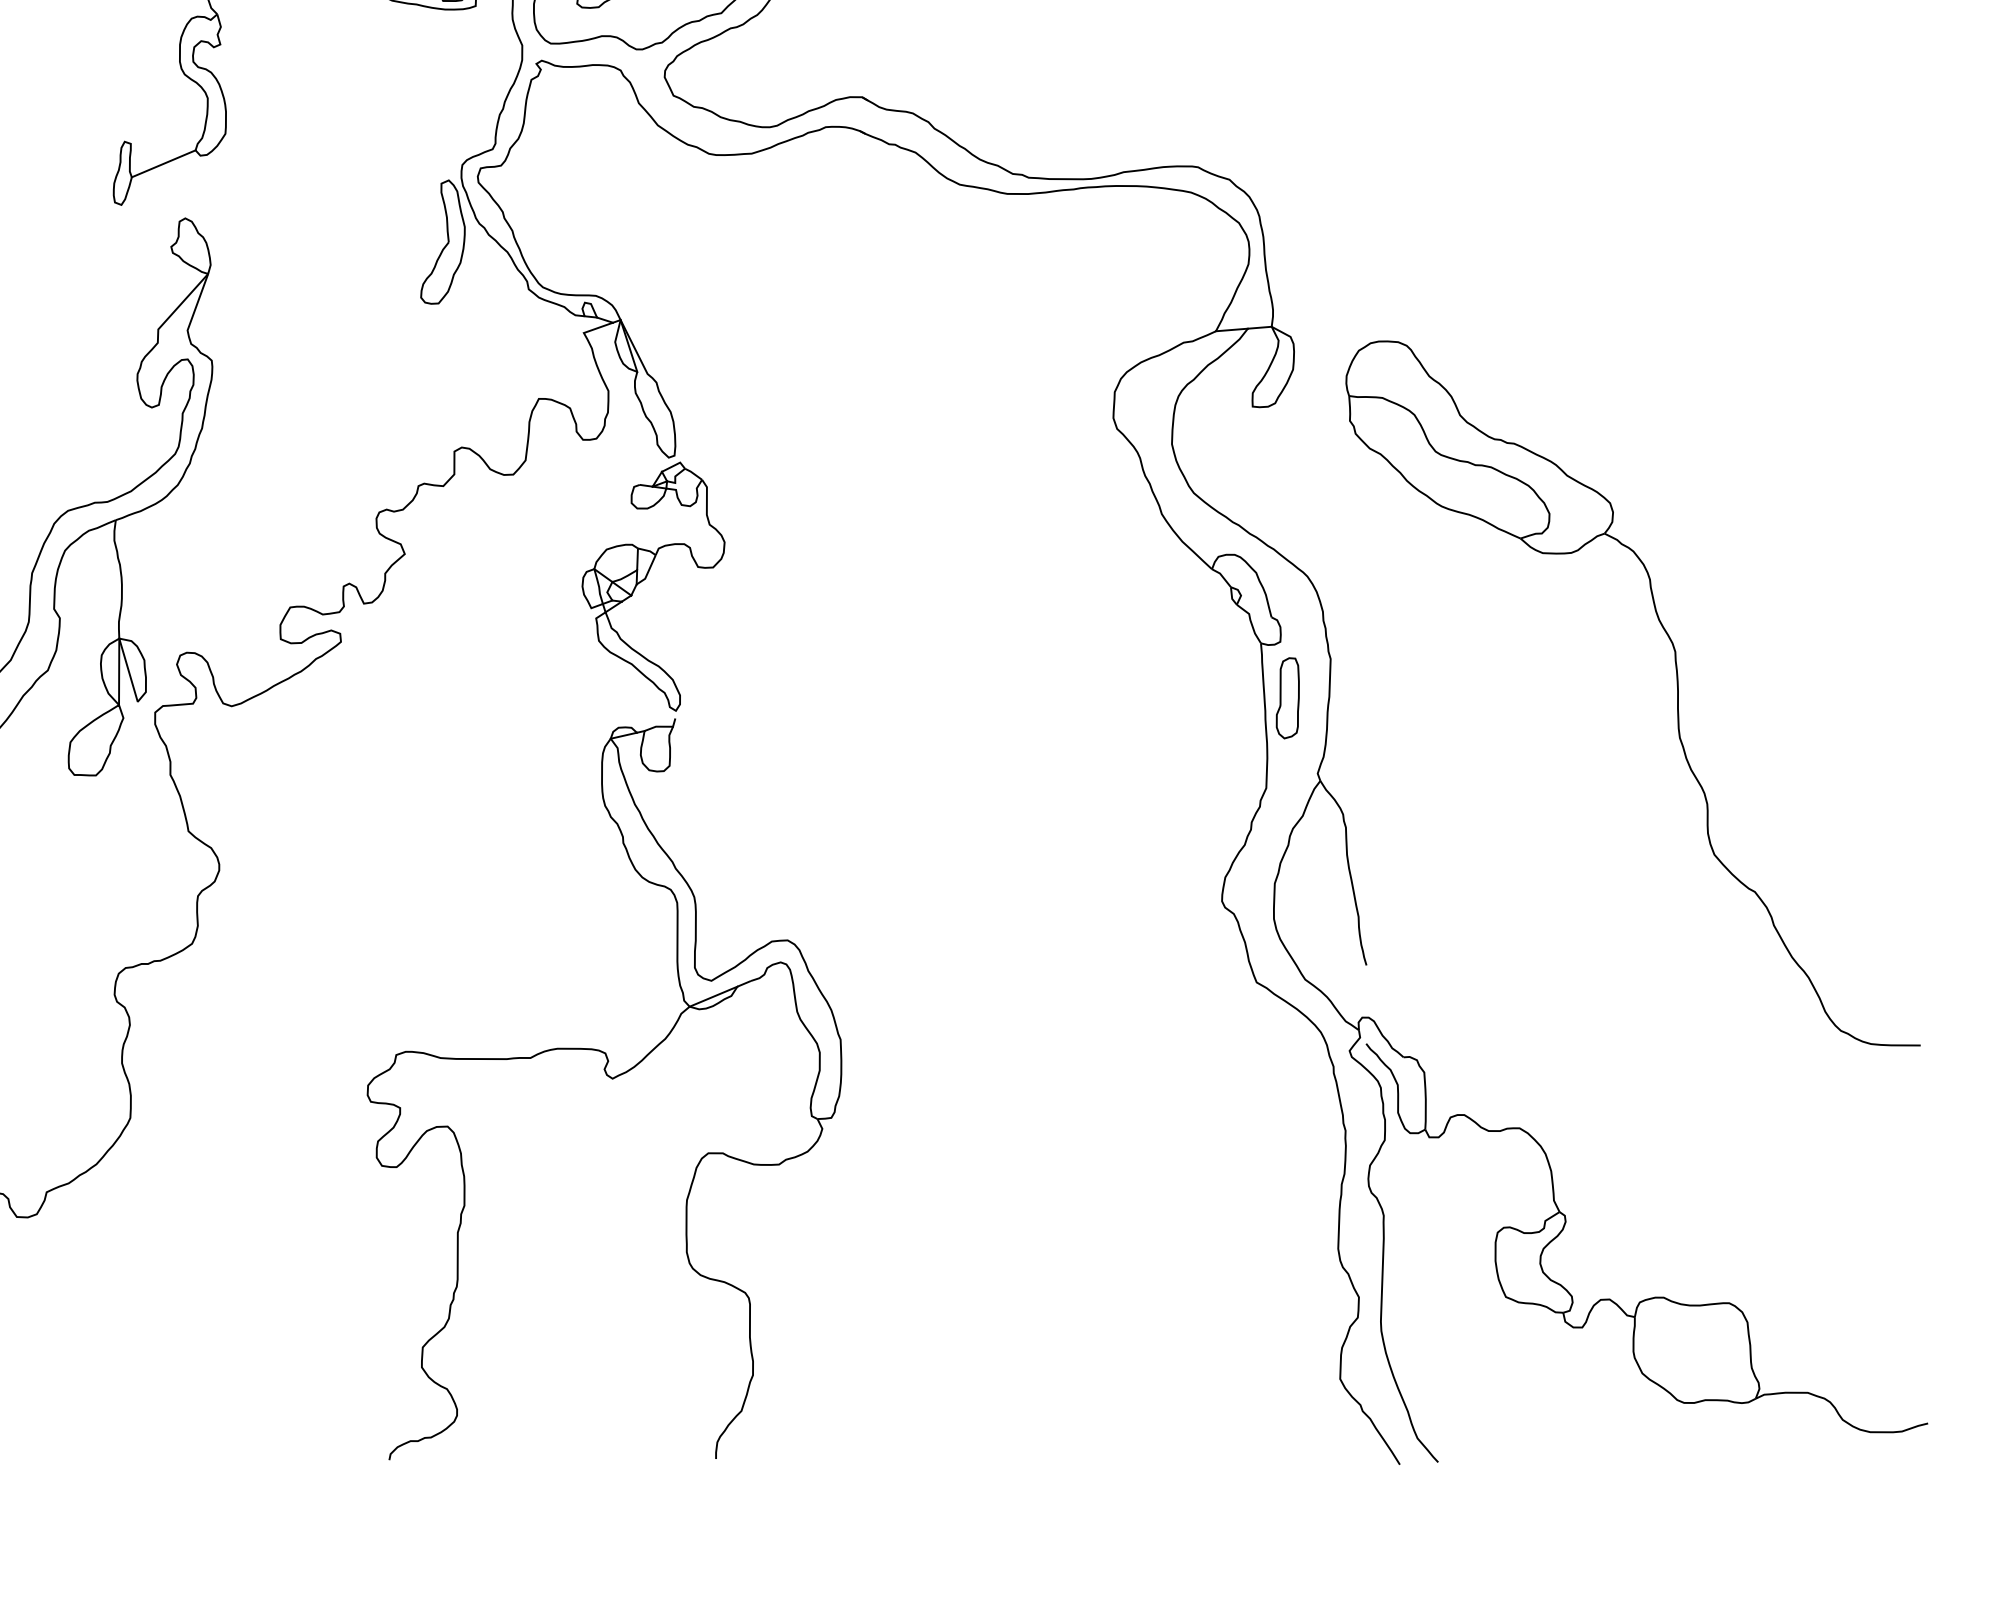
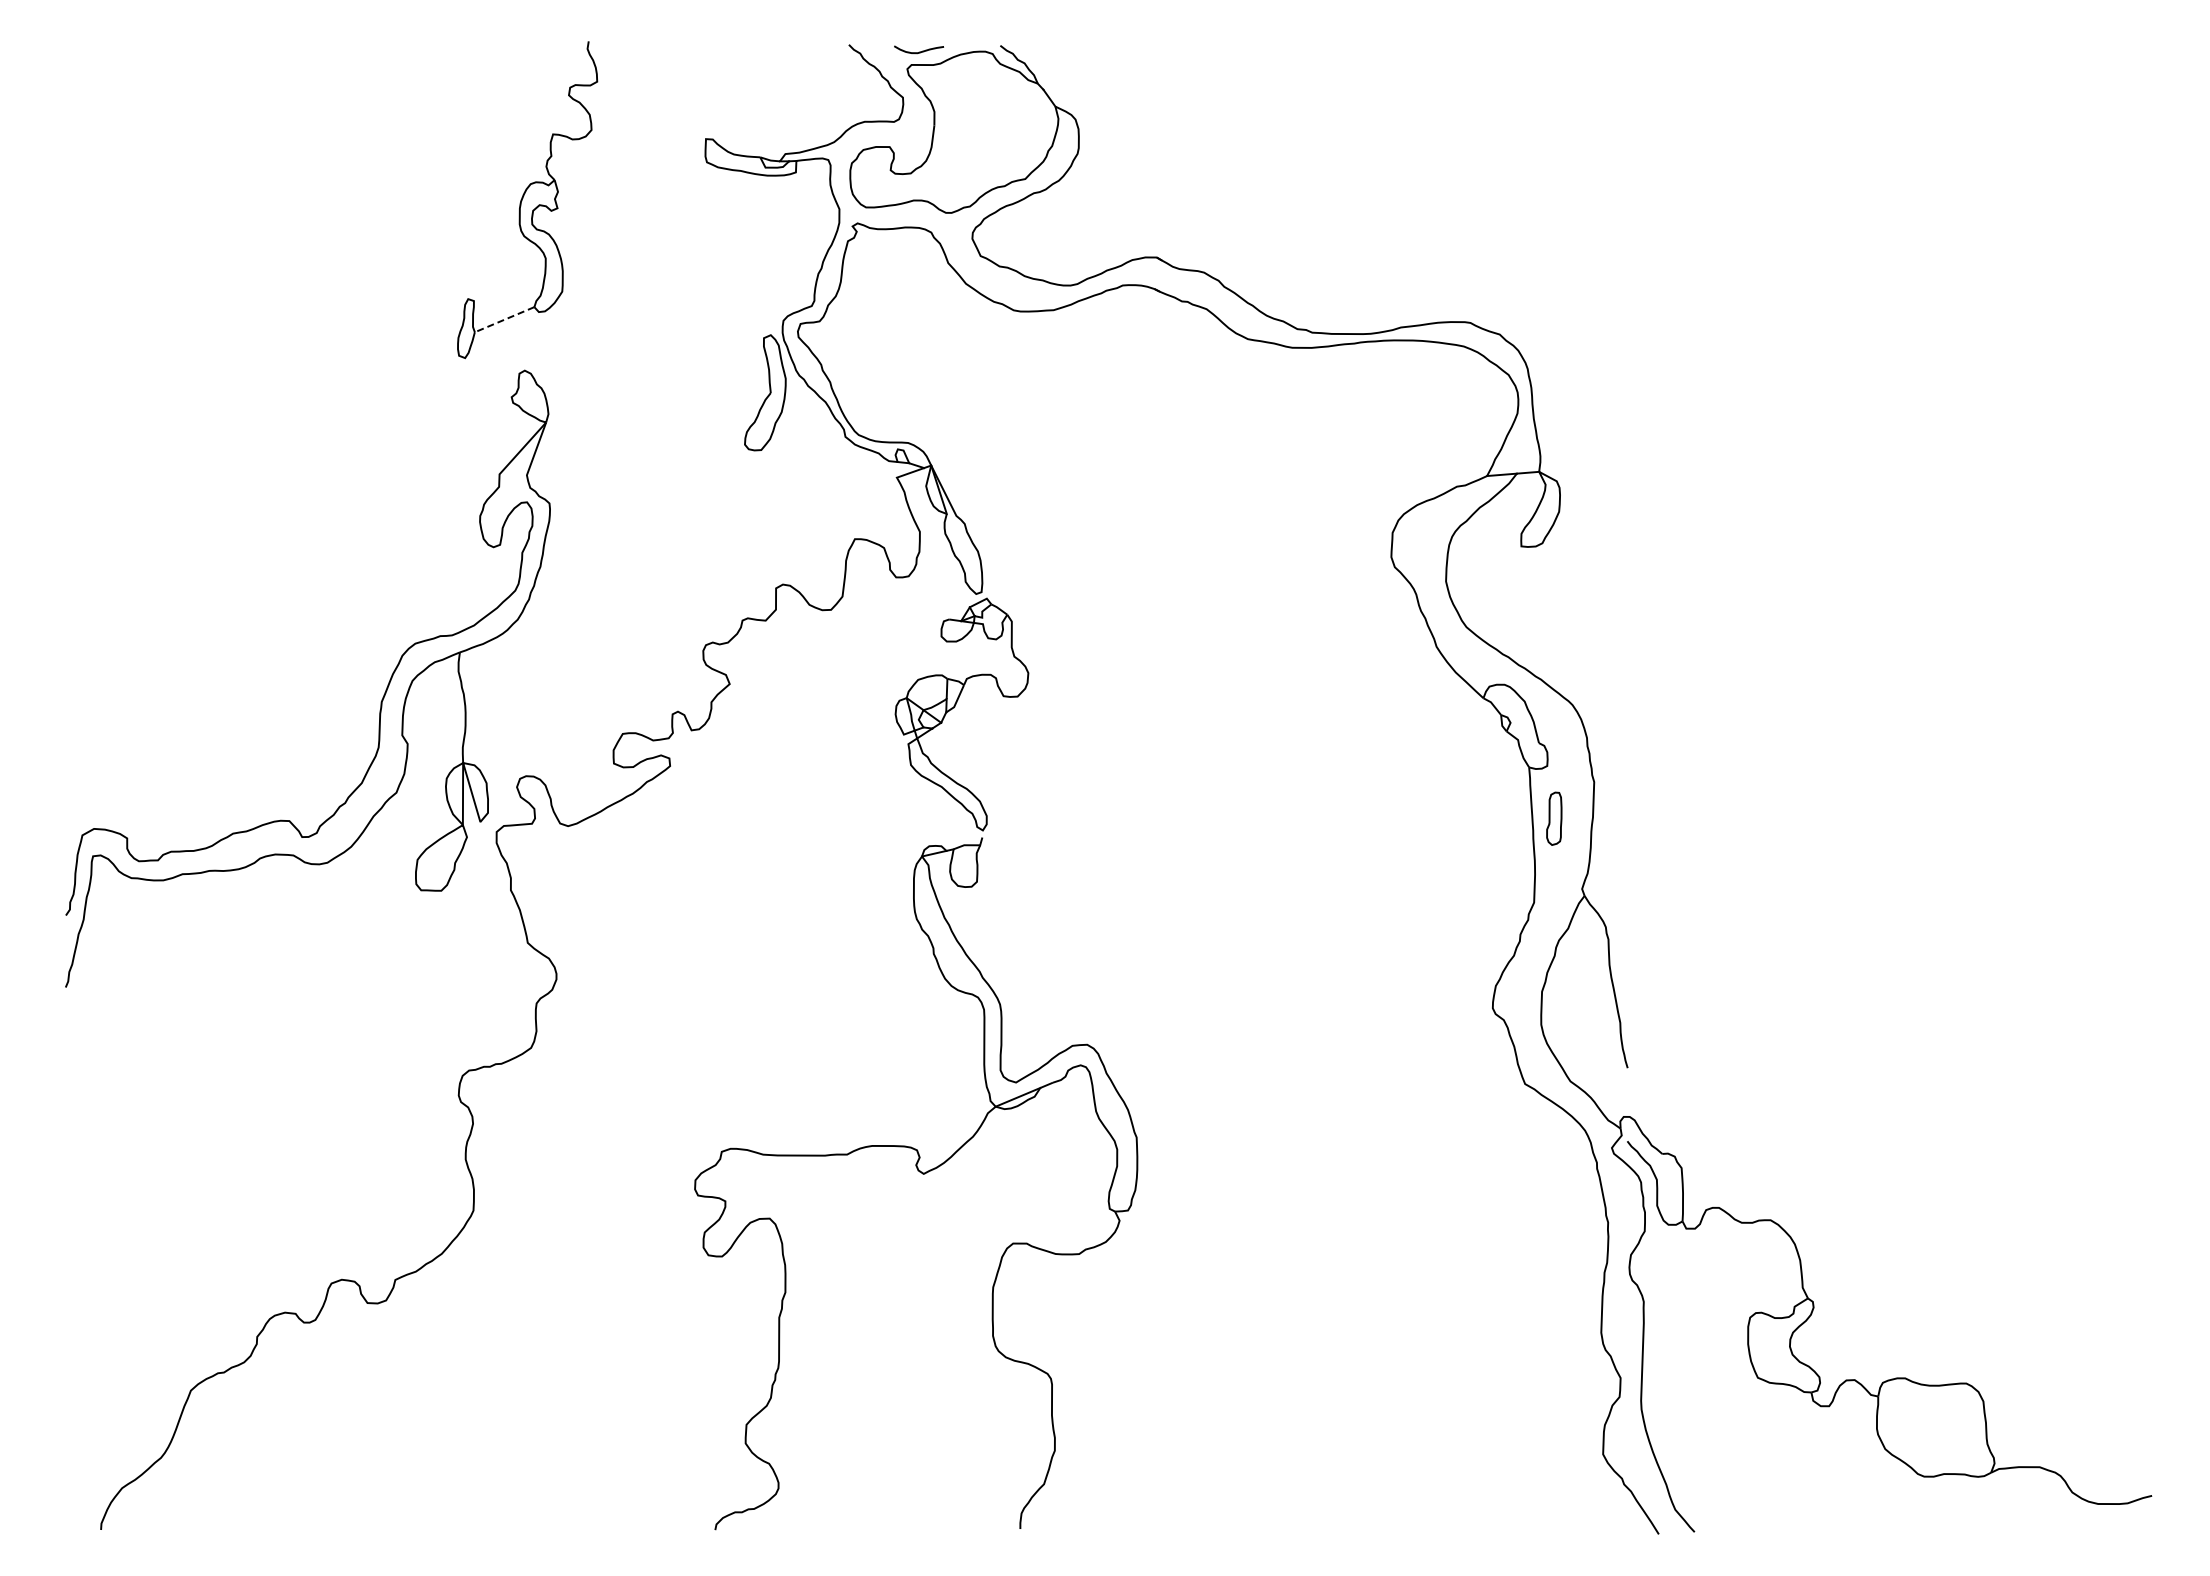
line: (163, 163) -> (504, 319), solid -> dashed
part: (1676, 692) -> (1917, 813), removed
part: (1288, 698) -> (1554, 818), size x0.7

